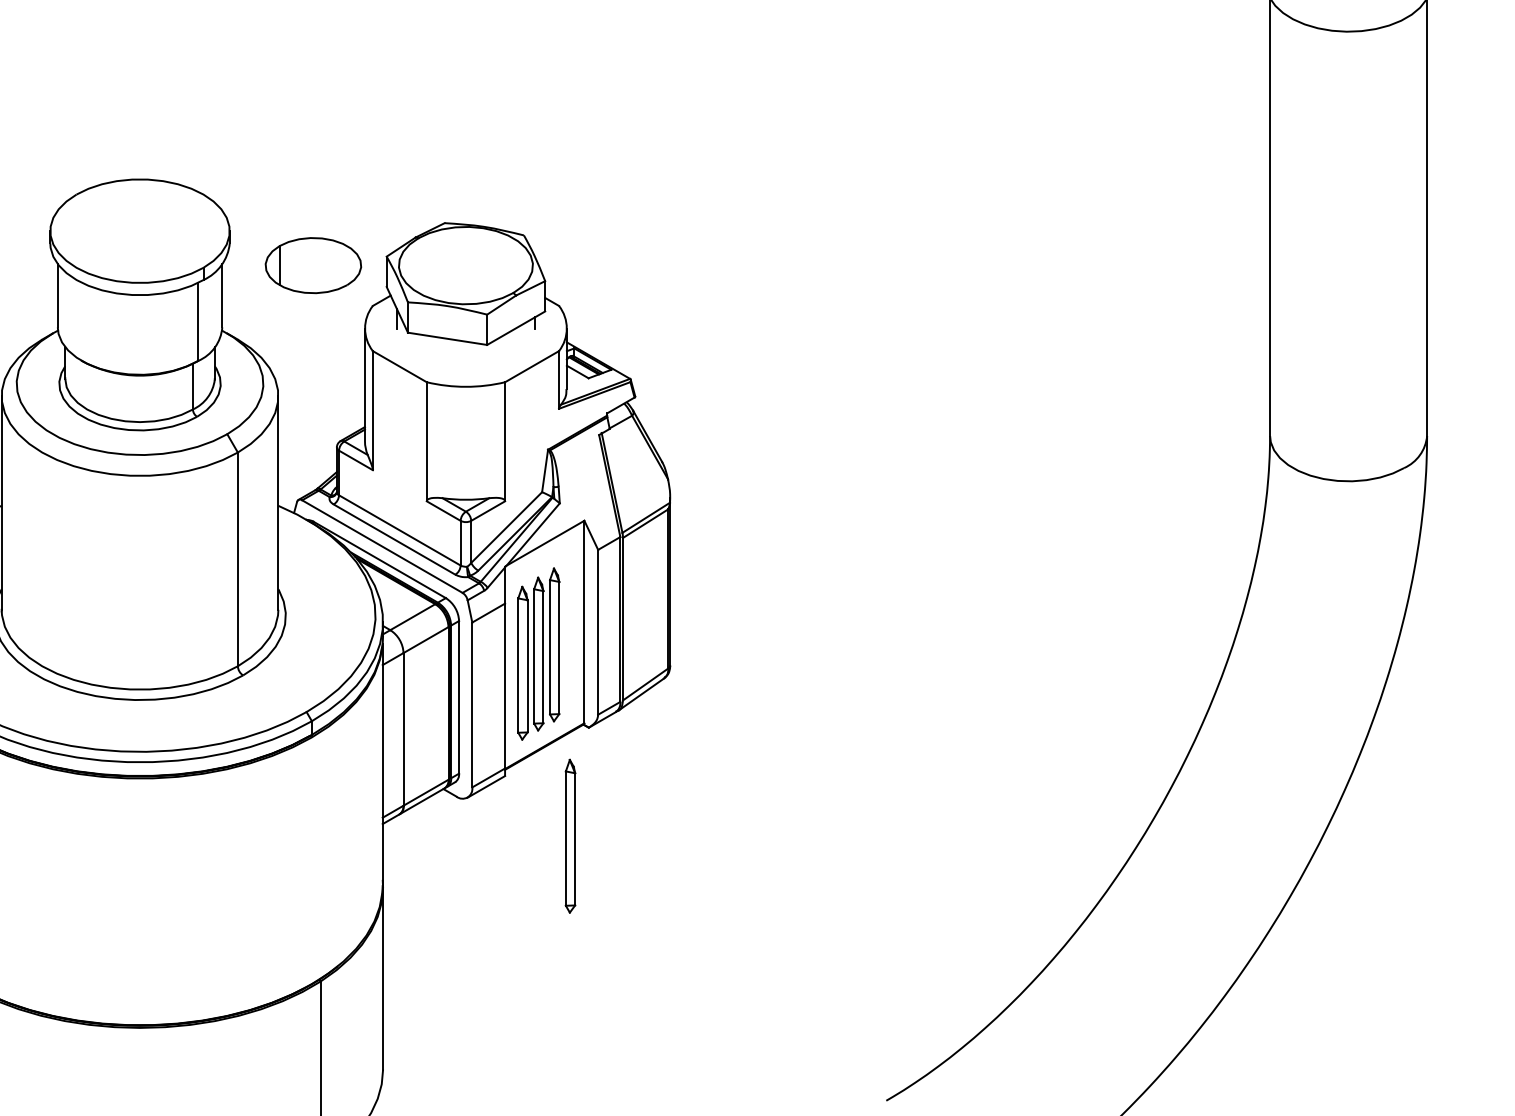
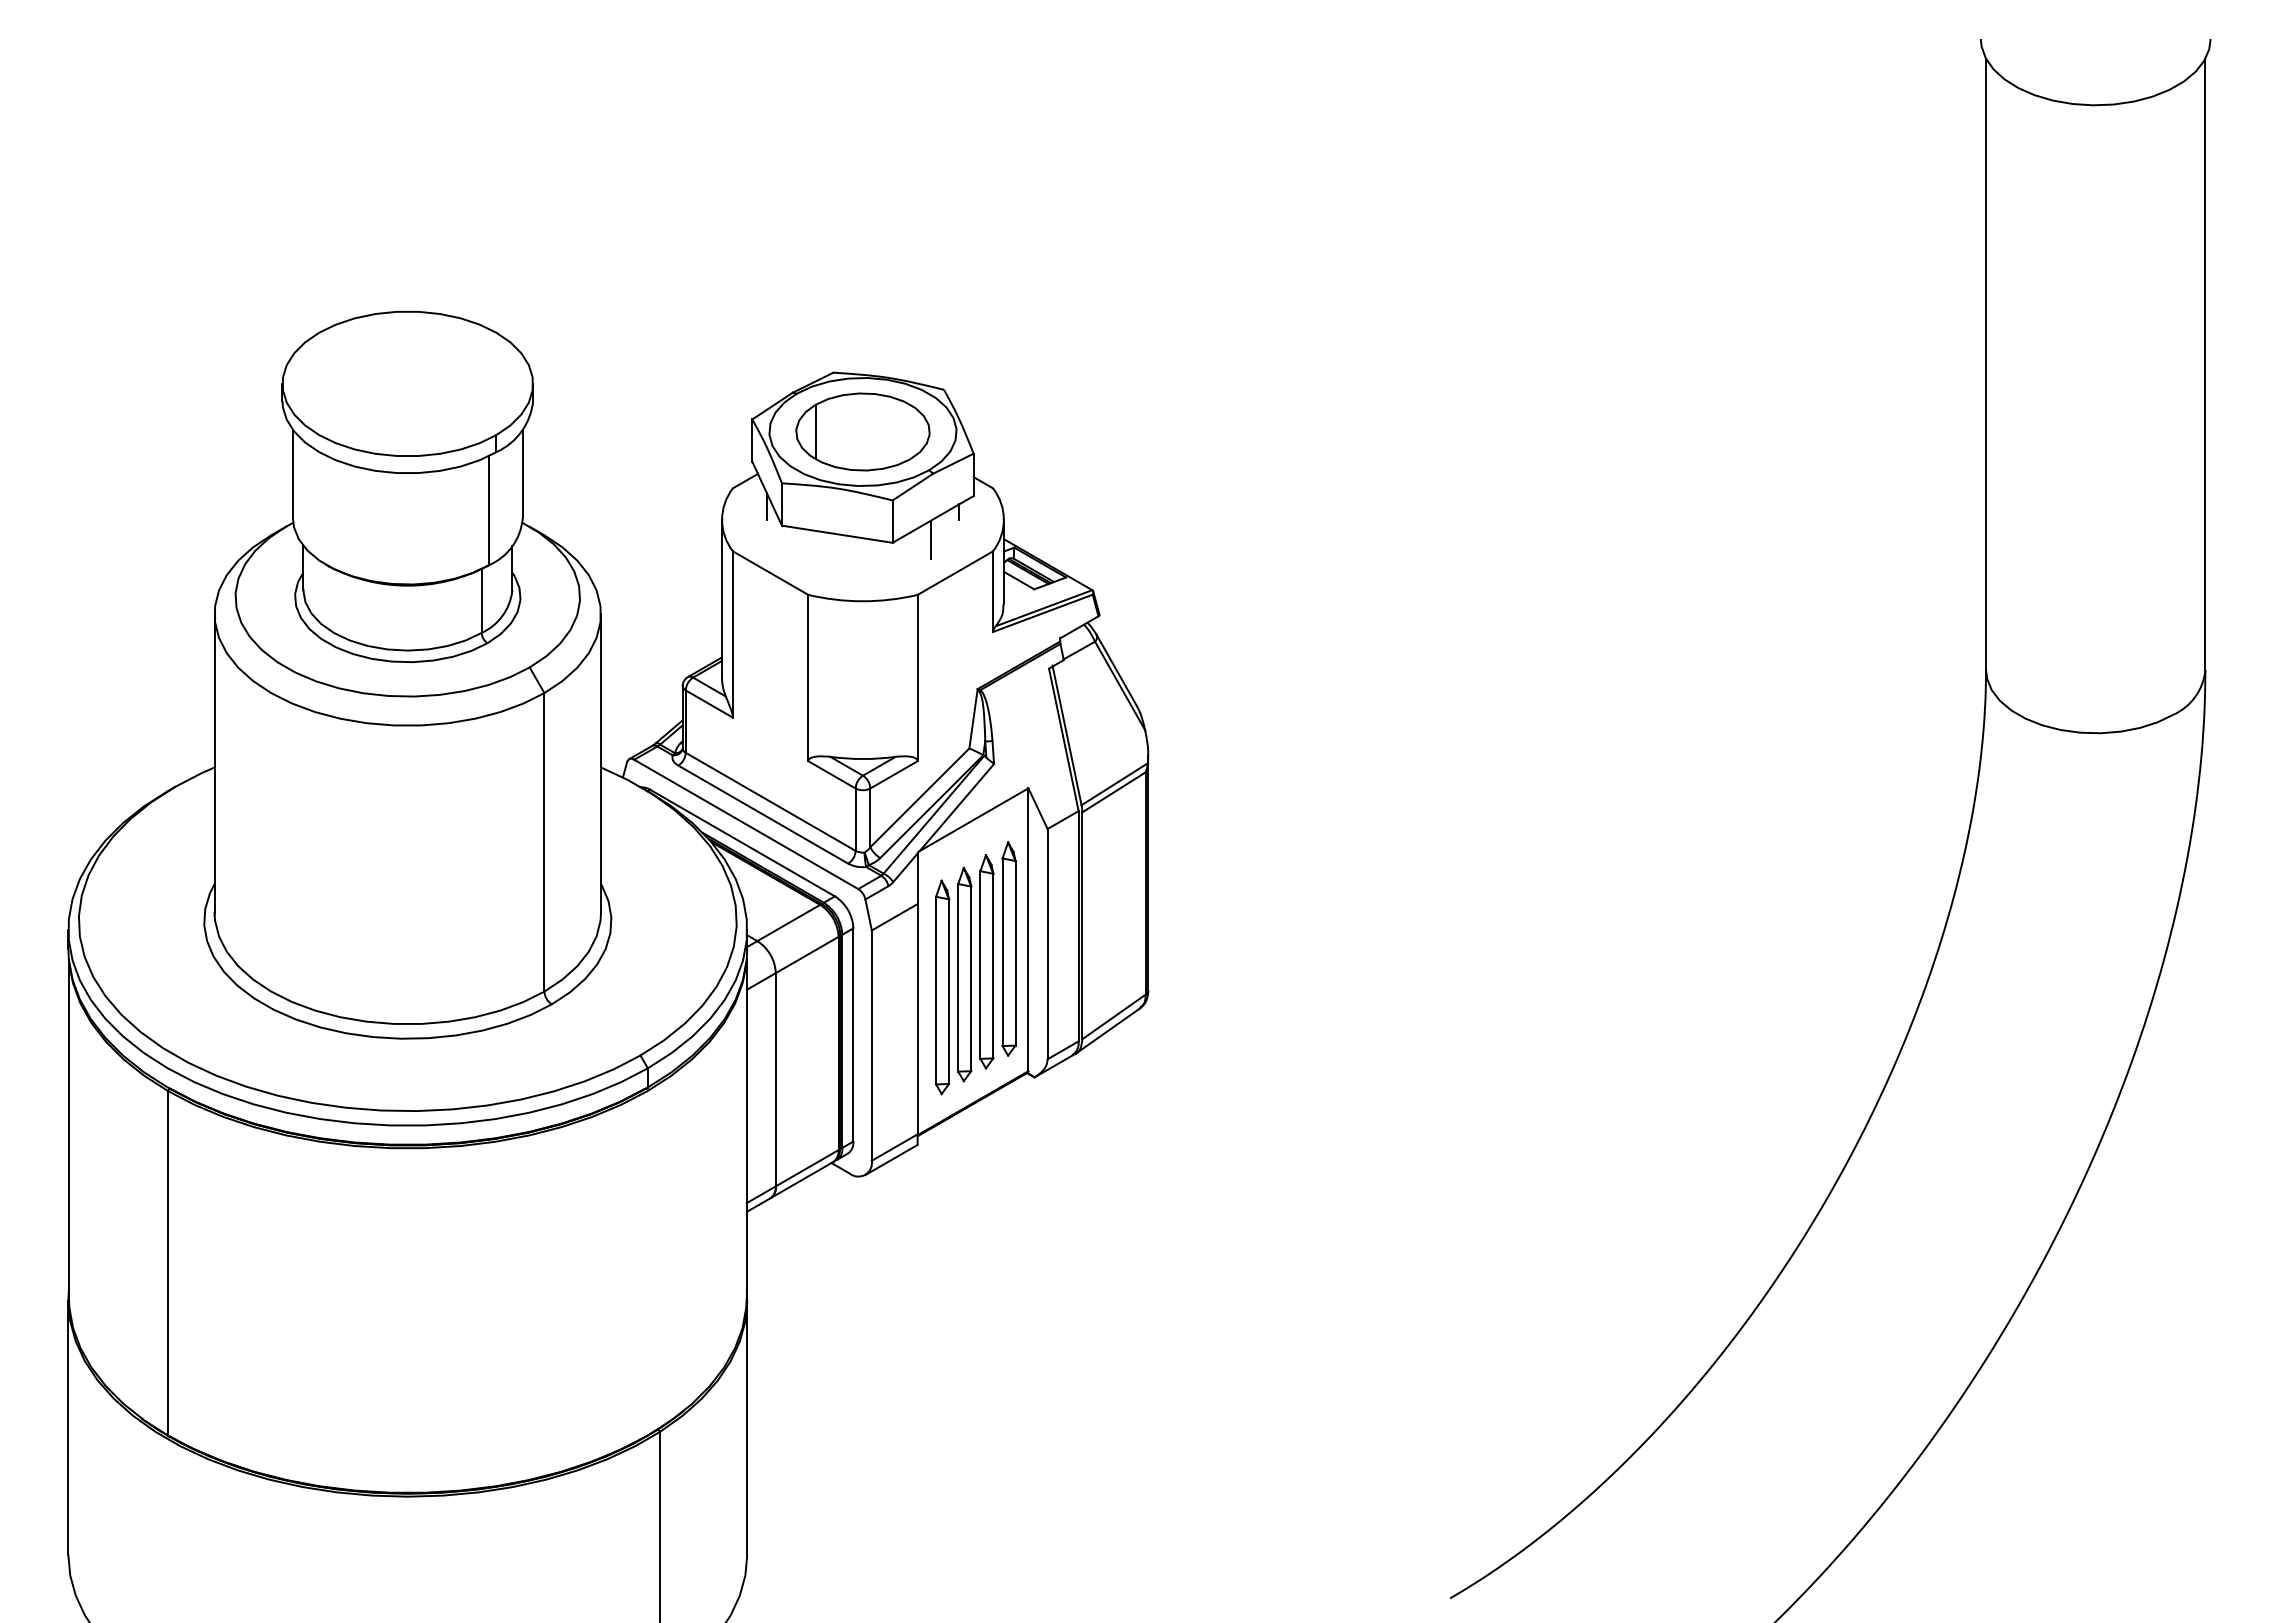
part: (313, 265) -> (862, 431), moved
line: (514, 342) -> (930, 539), added
part: (570, 835) -> (1008, 948), moved

